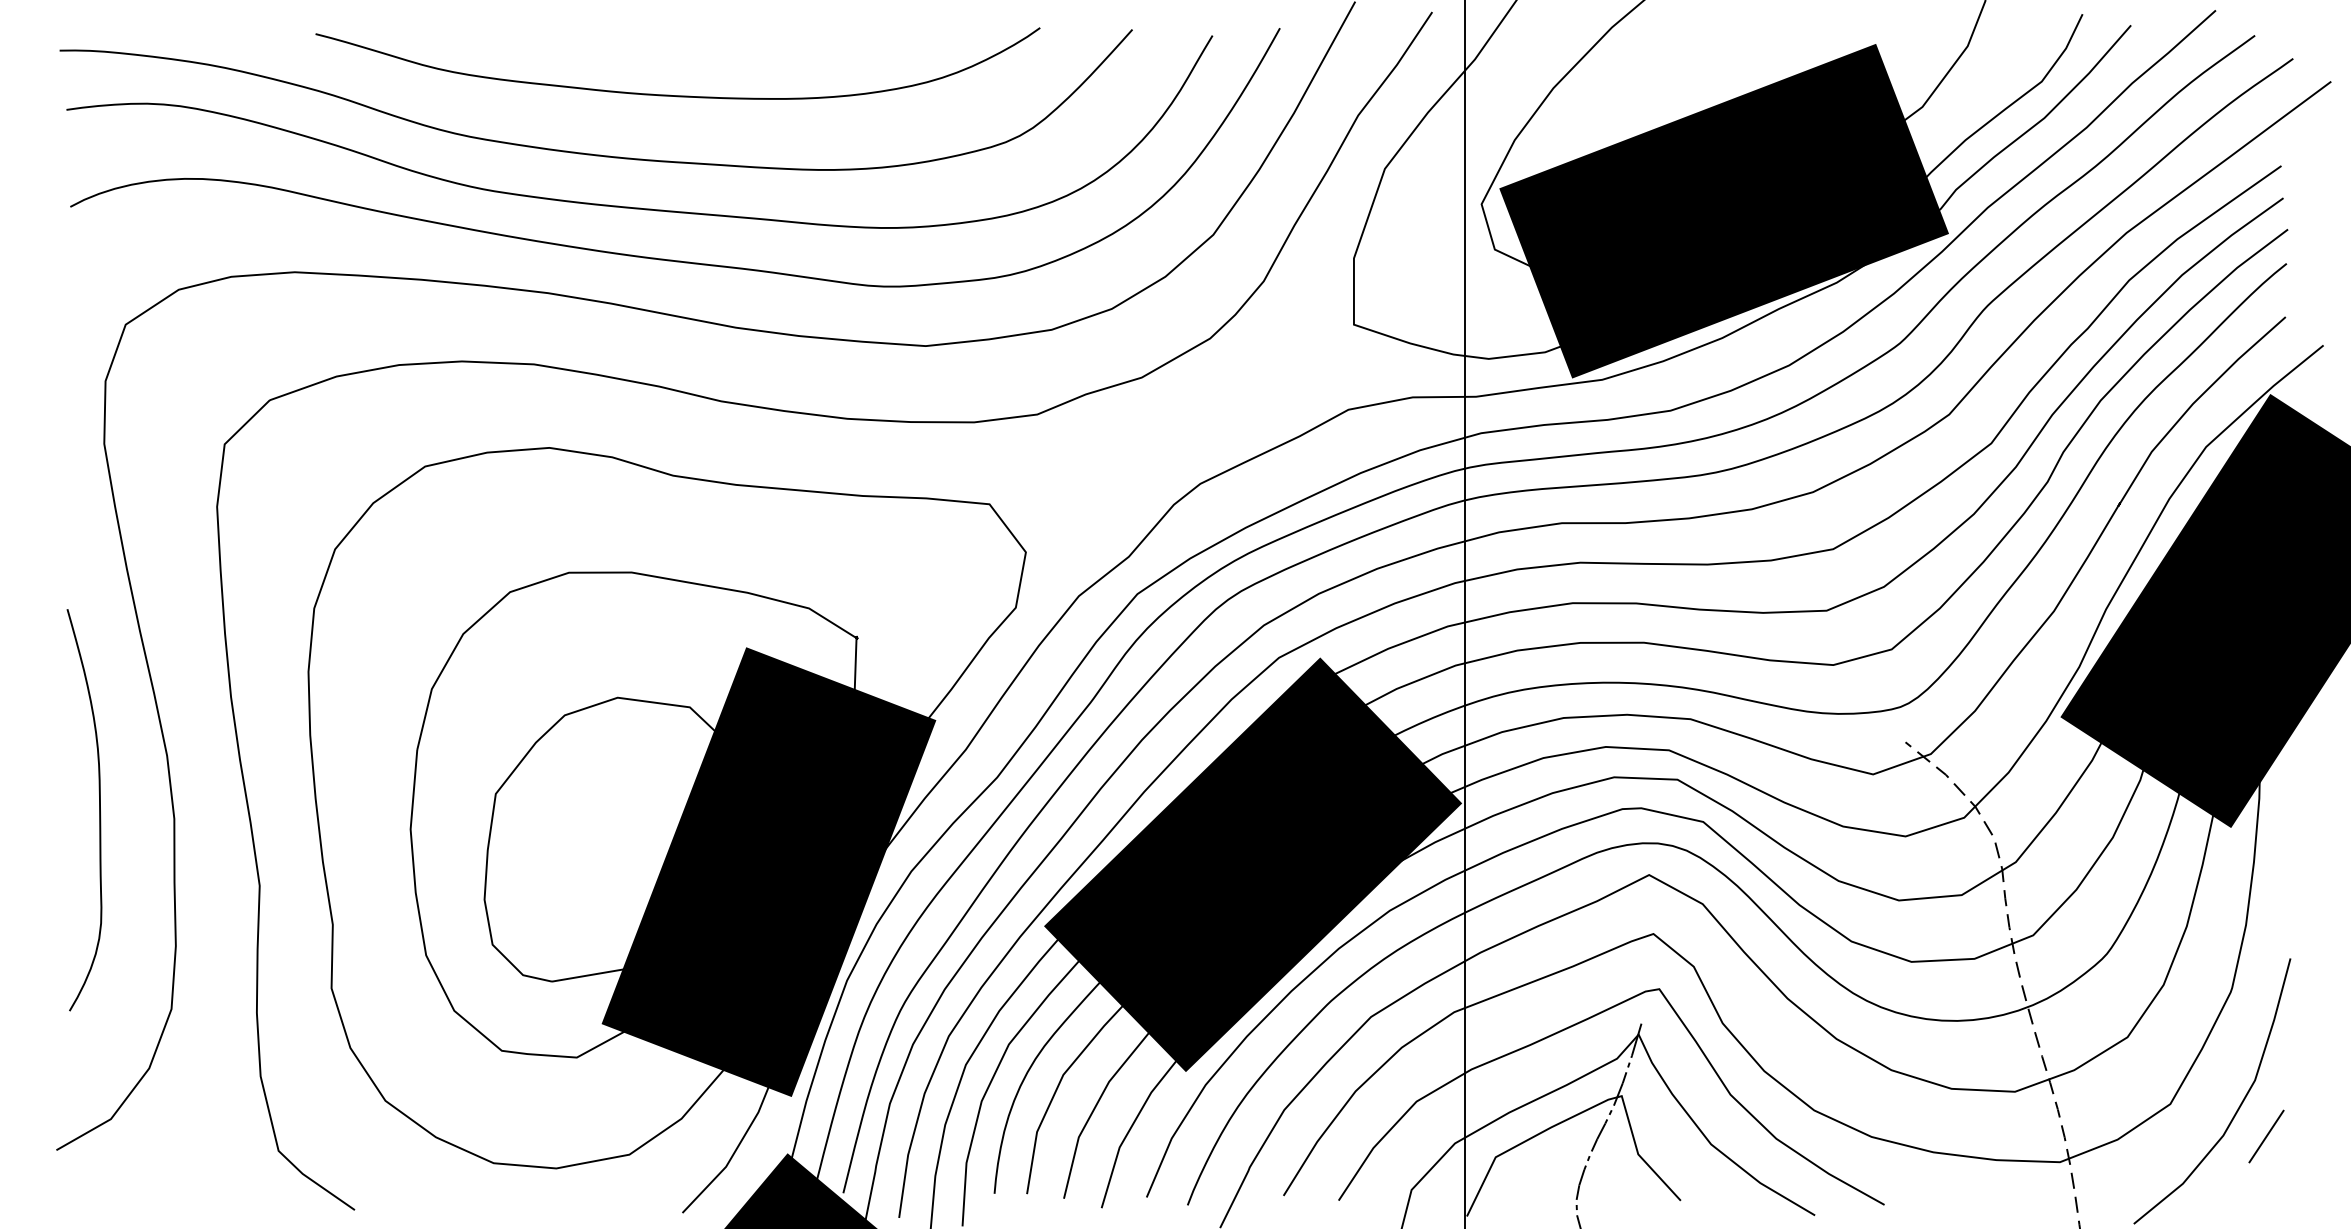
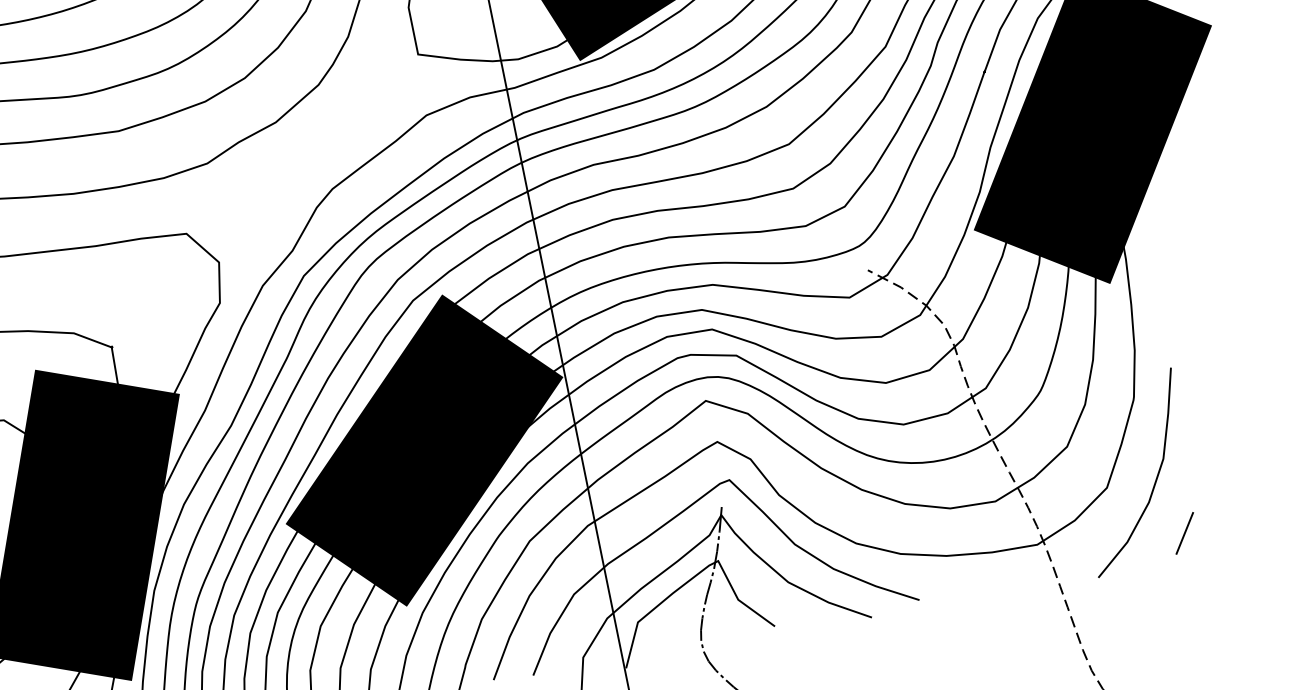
line: (2266, 1136) -> (1184, 533), moved

